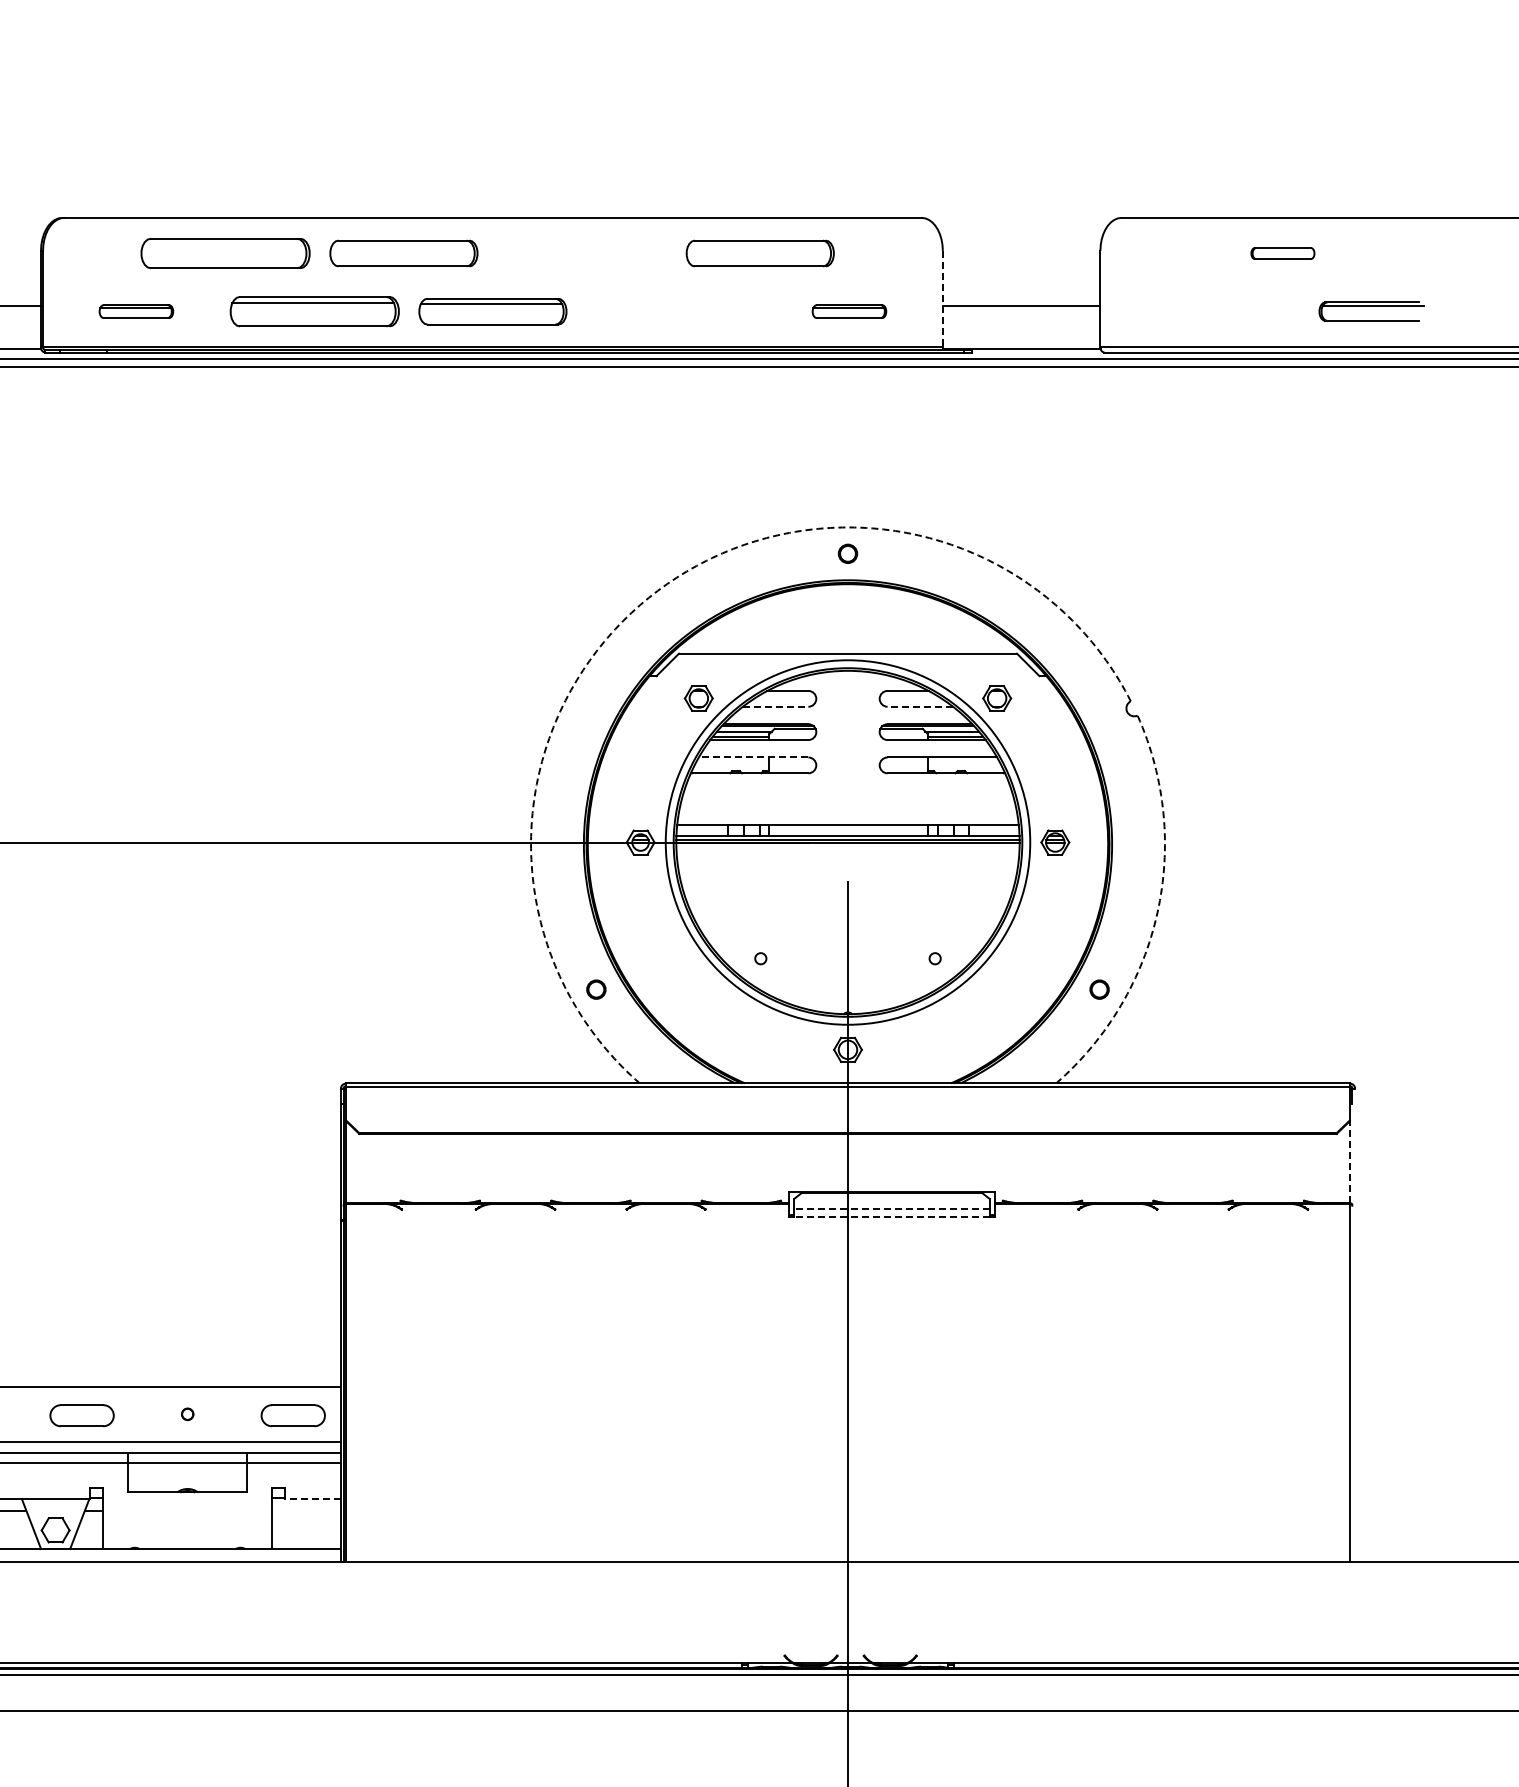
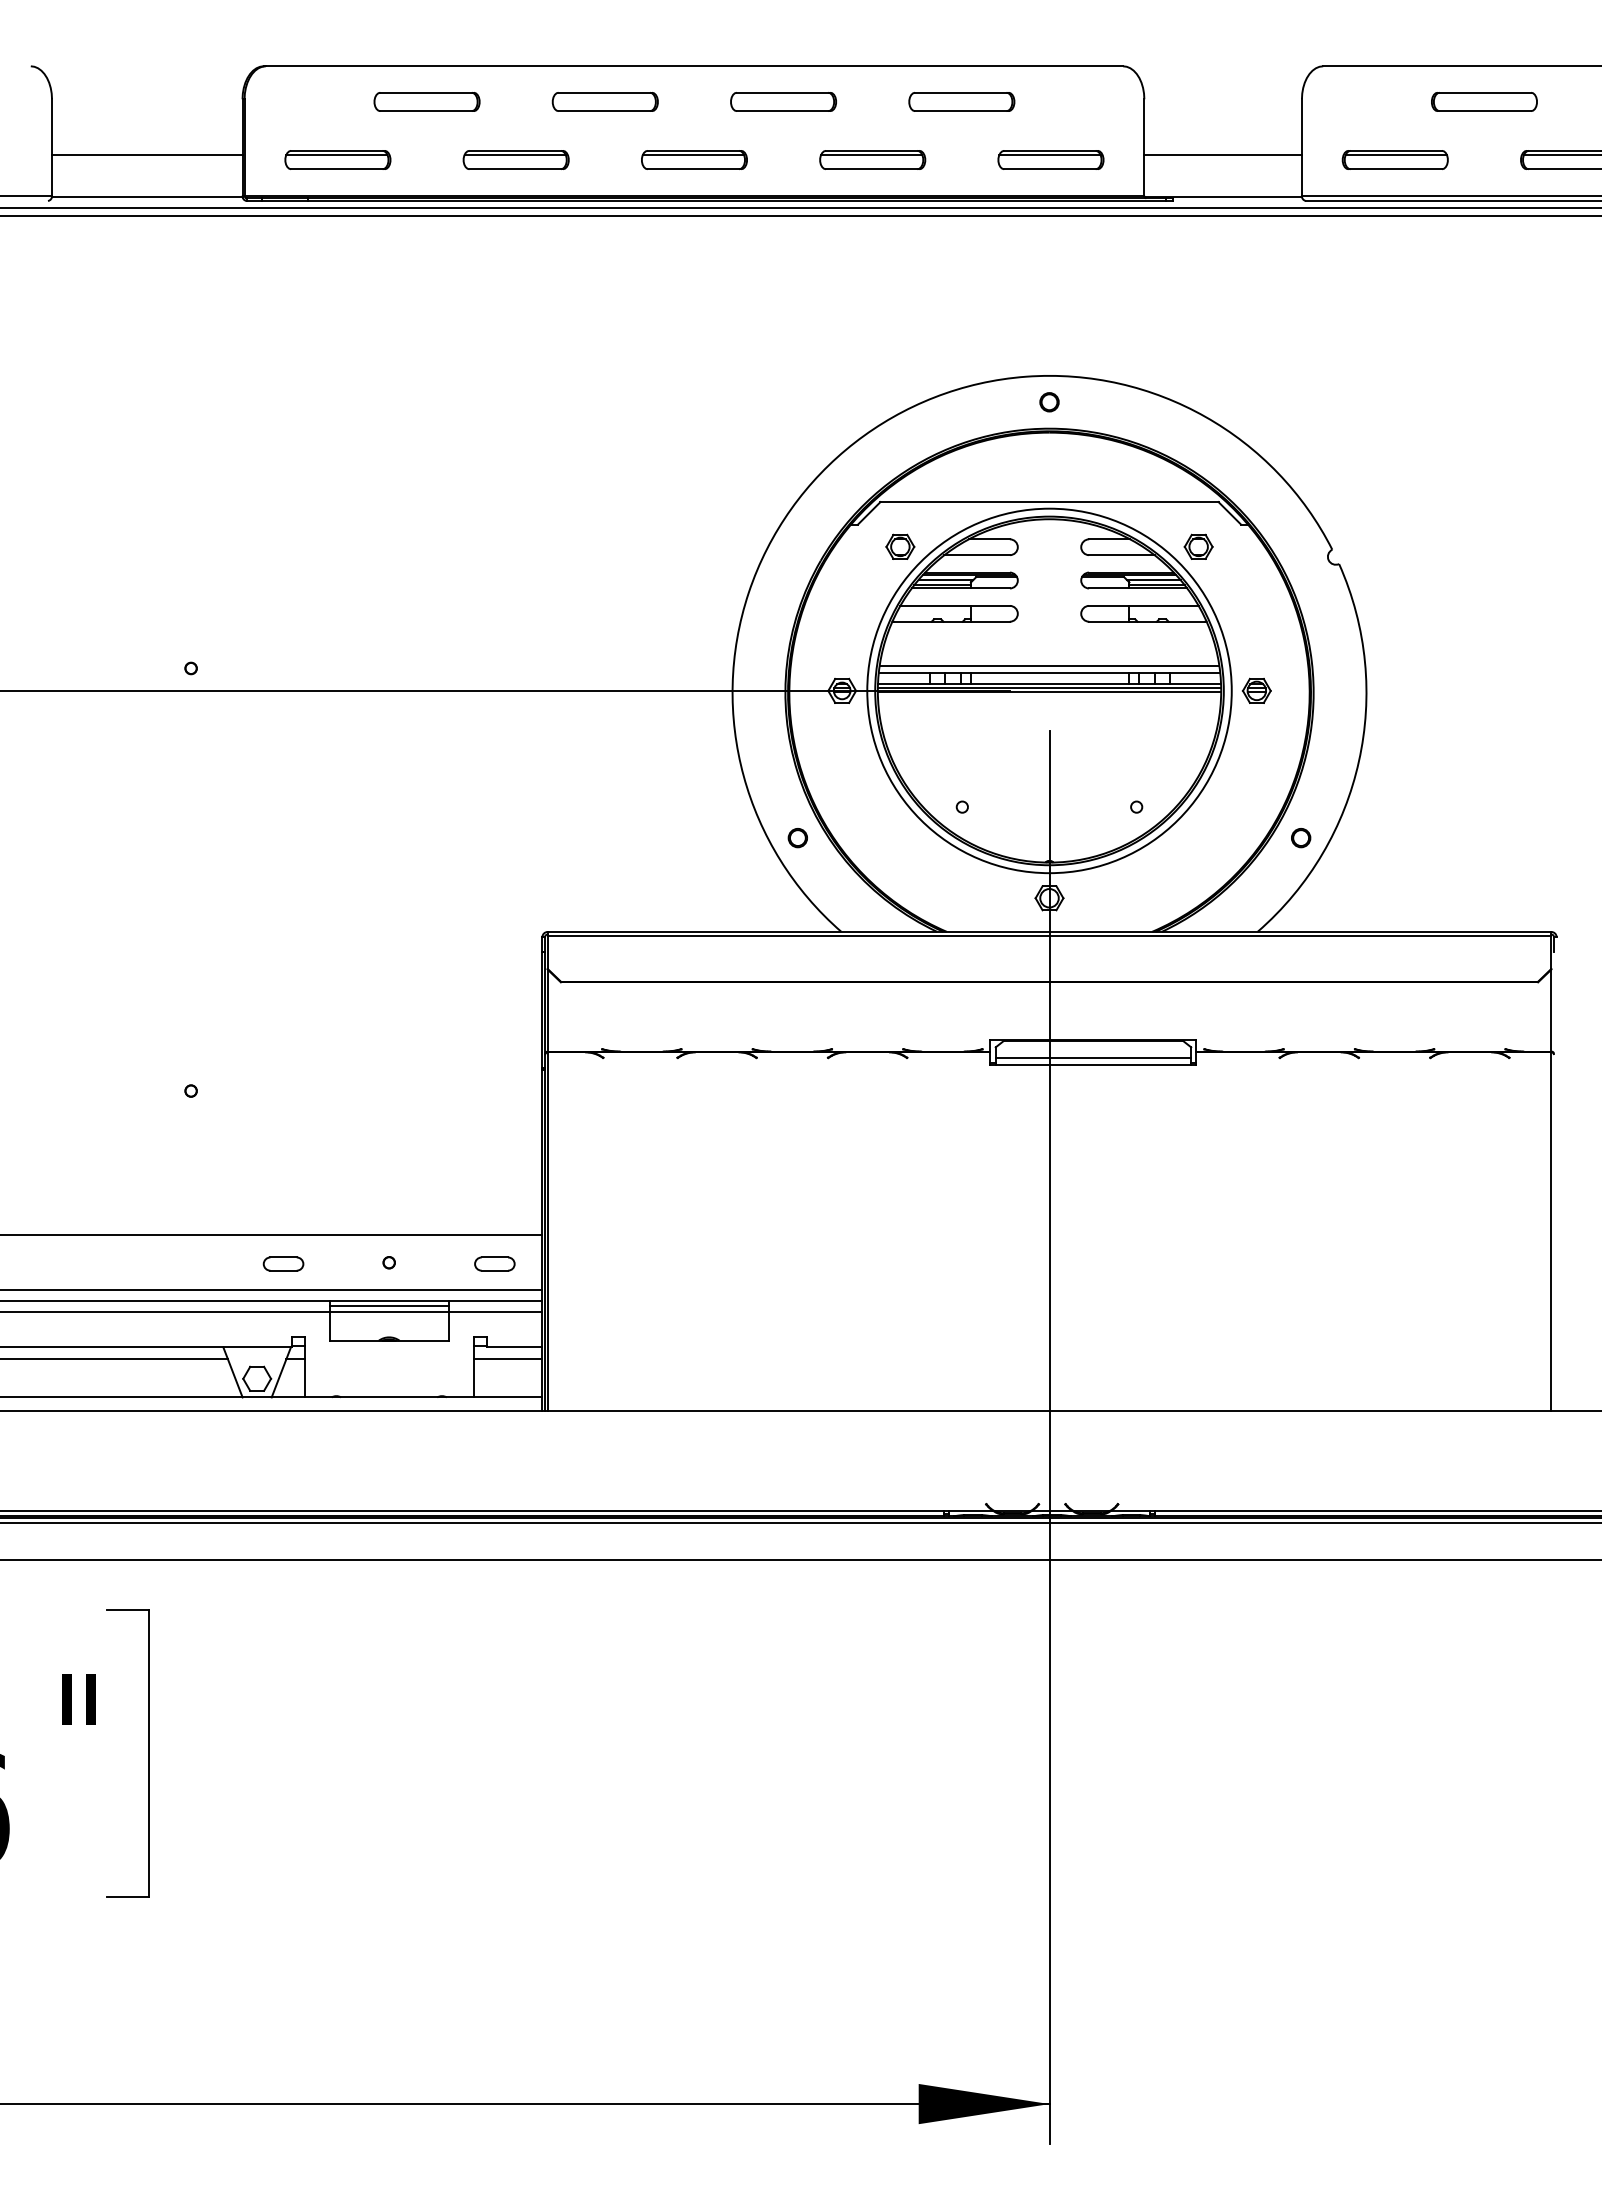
part: (224, 253) -> (426, 101), size x0.62
part: (402, 253) -> (604, 101), size x0.71
part: (581, 253) -> (783, 101), added
part: (759, 253) -> (961, 101), size x0.71
part: (1282, 253) -> (1484, 101), size x1.67
line: (942, 300) -> (1144, 148), dashed -> solid
part: (135, 311) -> (337, 159), size x1.43
part: (313, 311) -> (515, 159), size x0.62
part: (492, 311) -> (694, 159), size x0.71
part: (670, 311) -> (872, 159), added
part: (848, 311) -> (1050, 159), size x1.43
part: (1192, 311) -> (1394, 159), added
arc: (652, 594) -> (854, 442), dashed -> solid
line: (775, 707) -> (977, 555), dashed -> solid
line: (919, 707) -> (1121, 555), dashed -> solid
line: (753, 757) -> (955, 605), dashed -> solid
line: (847, 817) -> (1049, 665), added
arc: (1156, 913) -> (1358, 761), dashed -> solid
line: (1349, 1162) -> (1551, 1010), dashed -> solid
line: (891, 1209) -> (1093, 1057), dashed -> solid
line: (891, 1217) -> (1093, 1065), dashed -> solid
part: (81, 1415) -> (283, 1263), size x0.62
part: (292, 1415) -> (494, 1263), size x0.62
line: (186, 1458) -> (388, 1306), added
line: (312, 1499) -> (514, 1347), dashed -> solid
line: (305, 1511) -> (507, 1359), added

